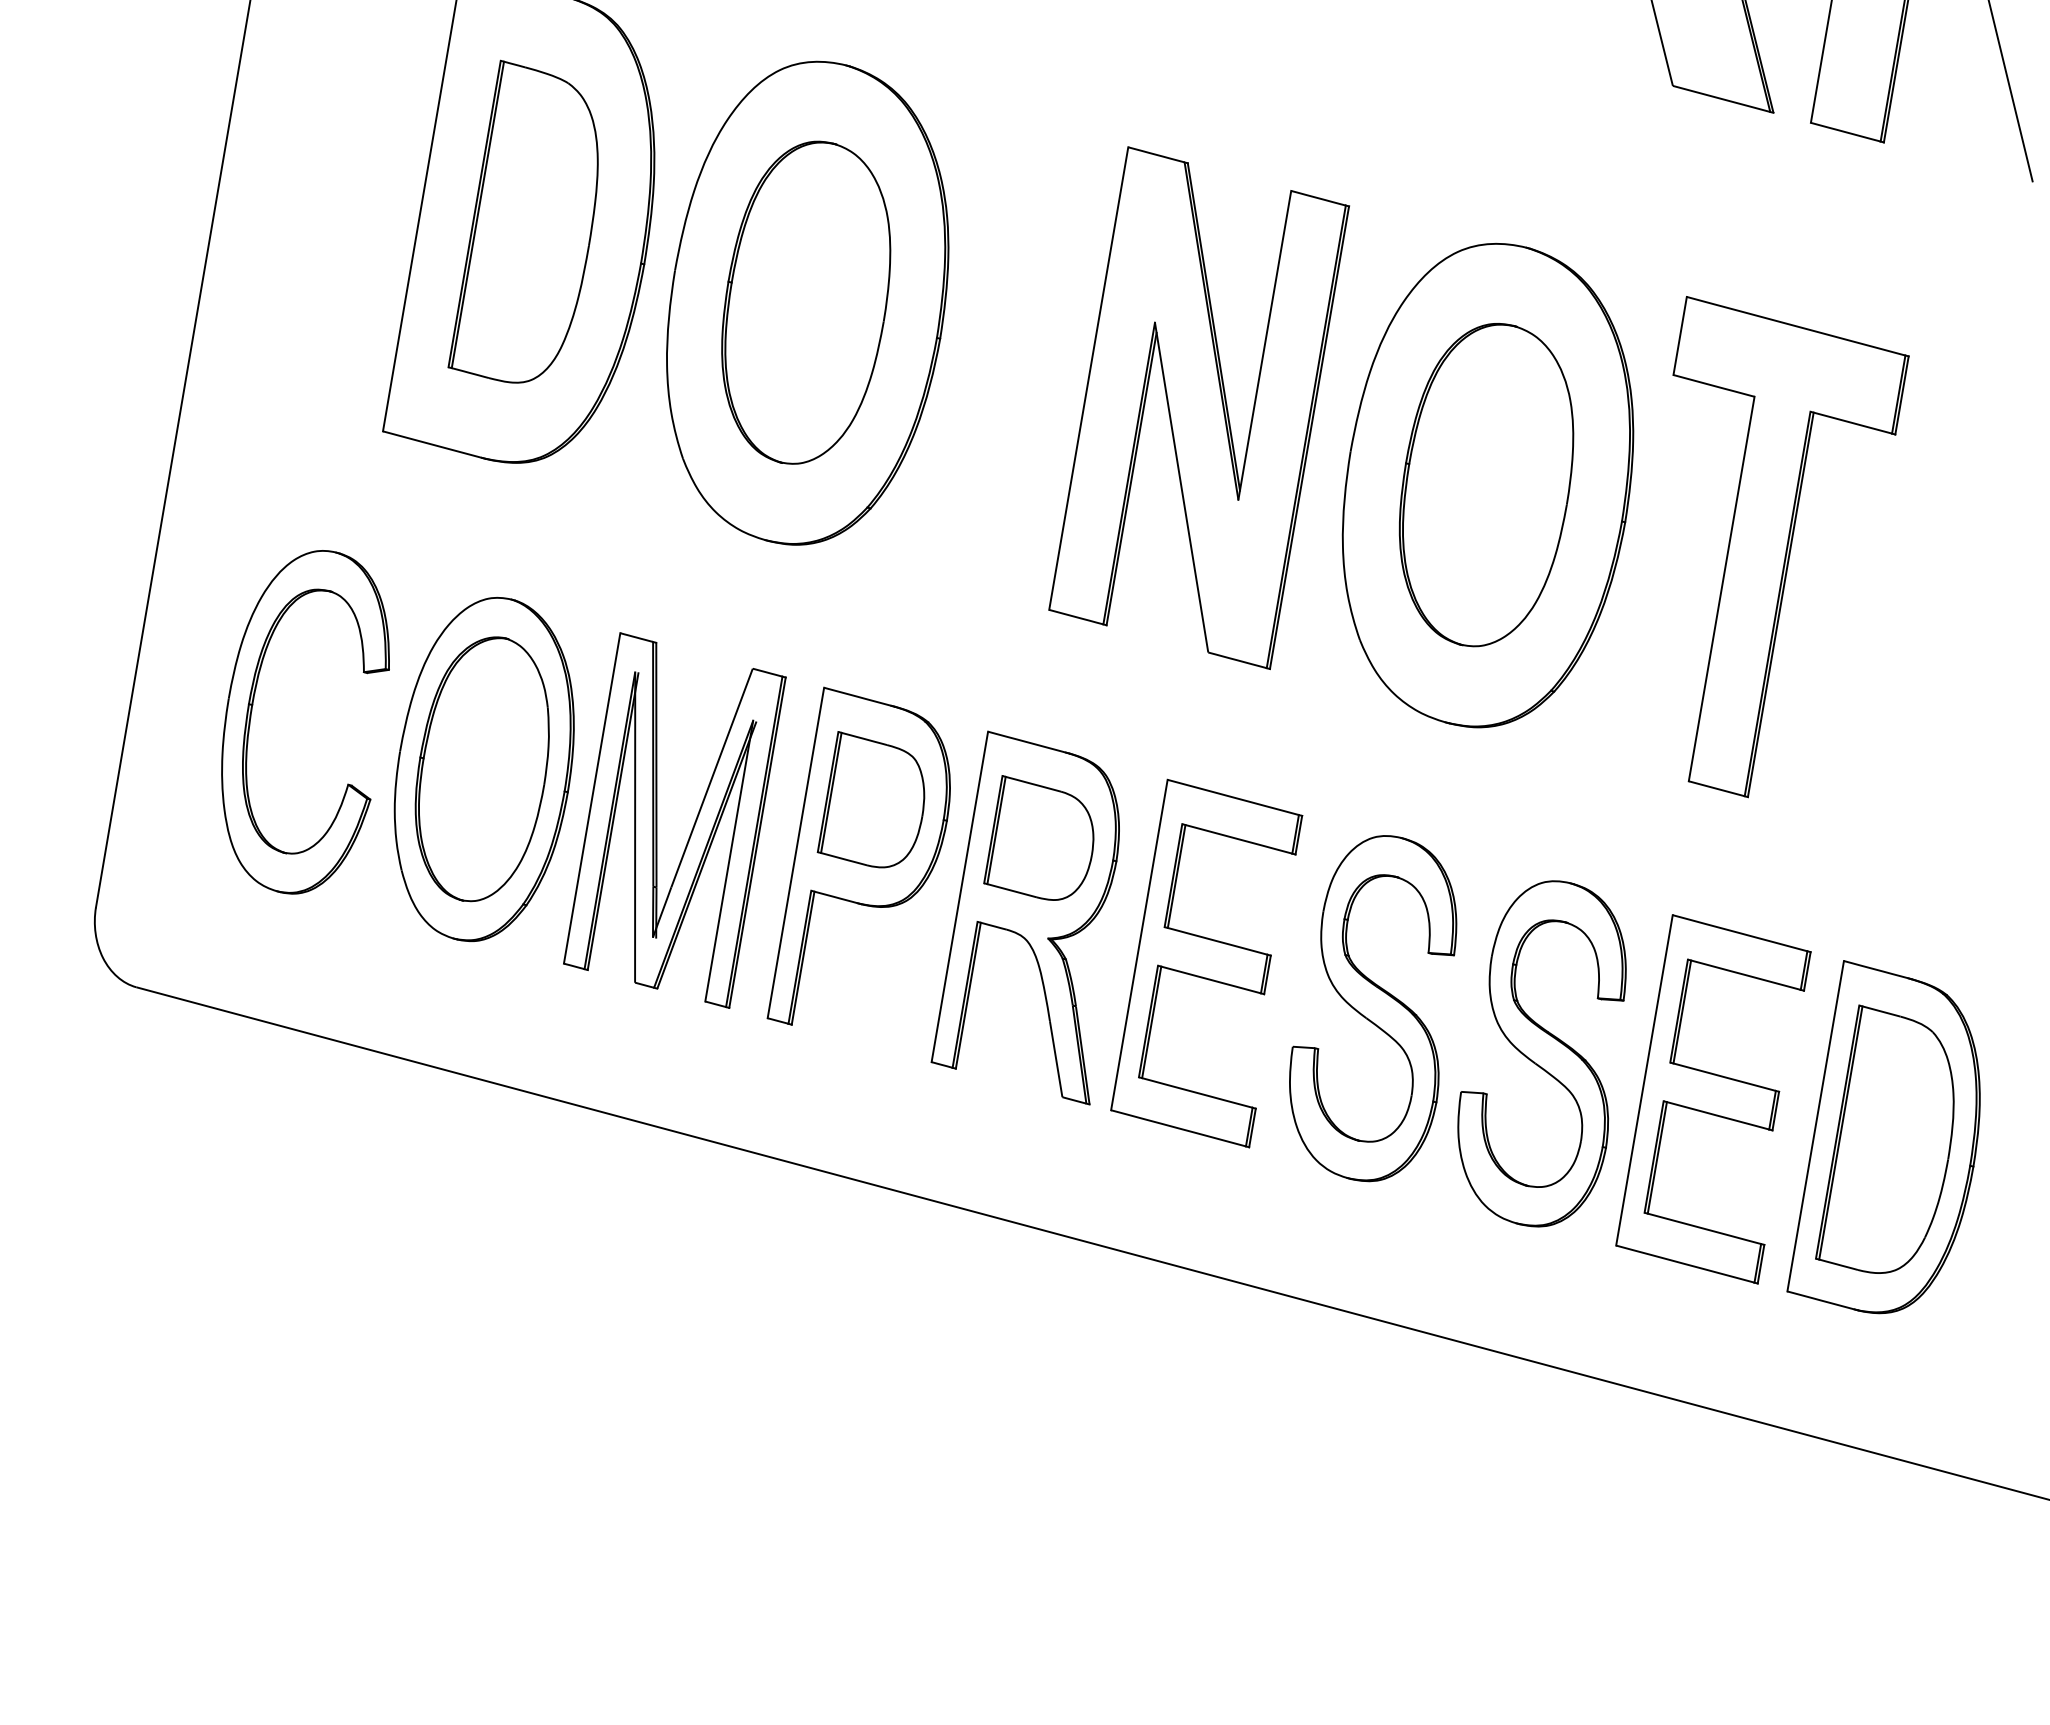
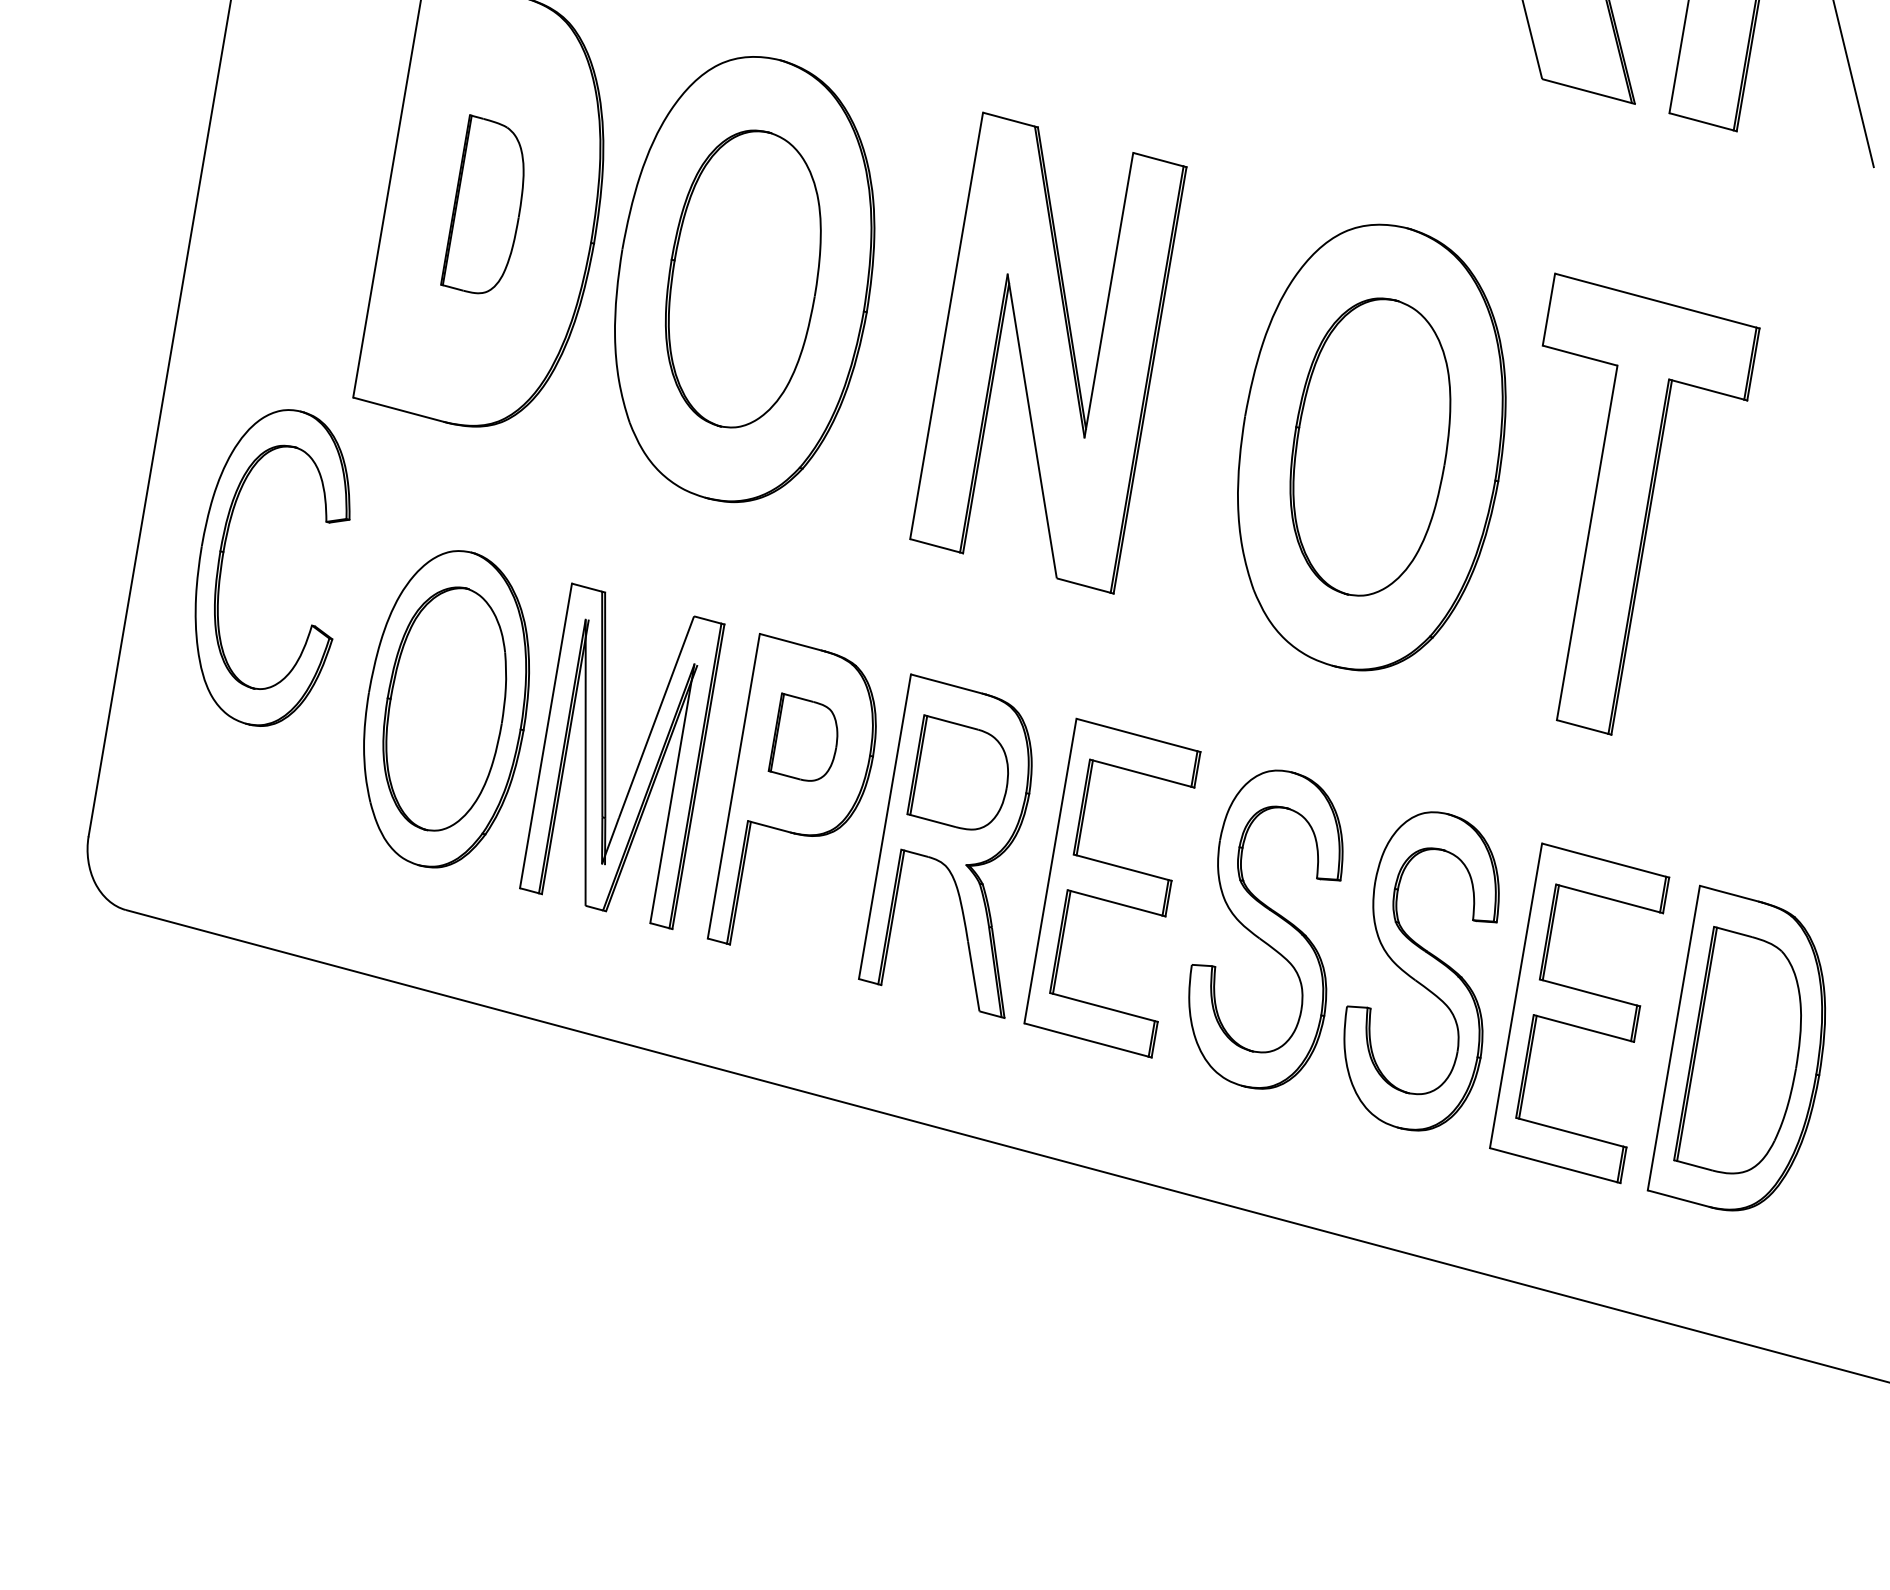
part: (522, 221) -> (481, 204), size x0.6
part: (1198, 408) -> (1047, 353), moved
part: (252, 711) -> (223, 558), moved
part: (870, 799) -> (802, 736), size x0.7

